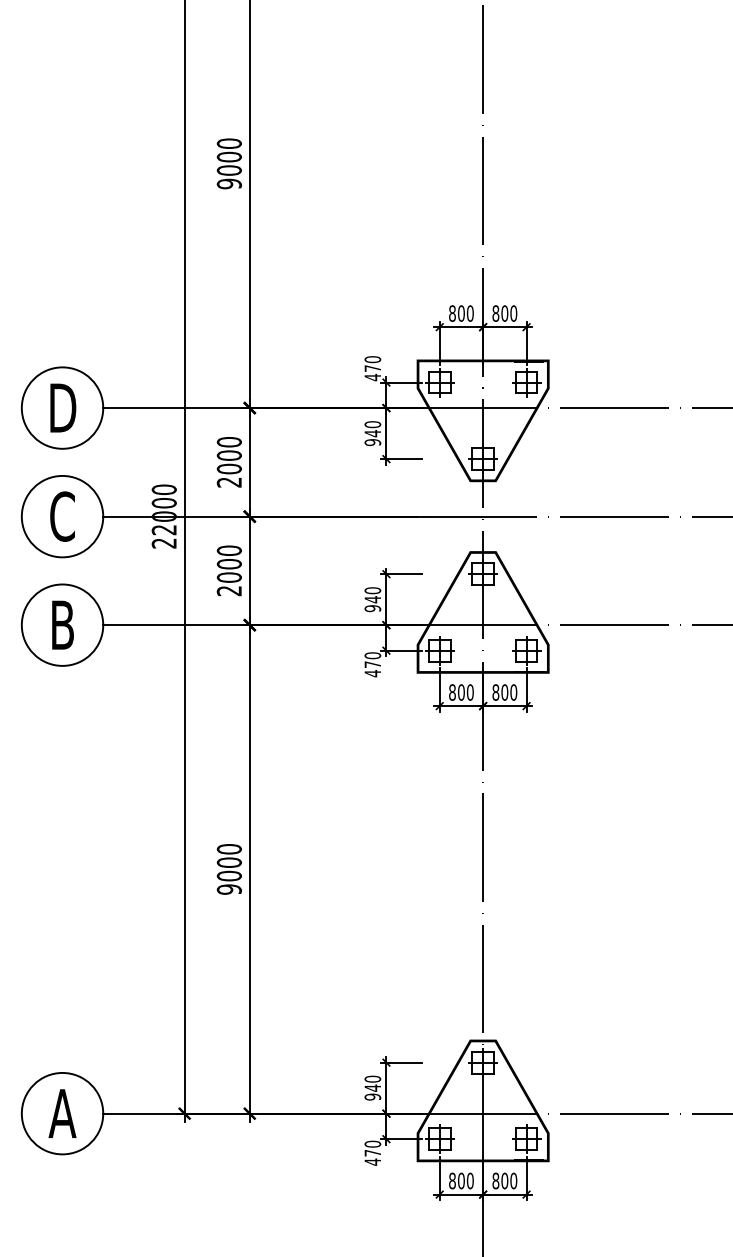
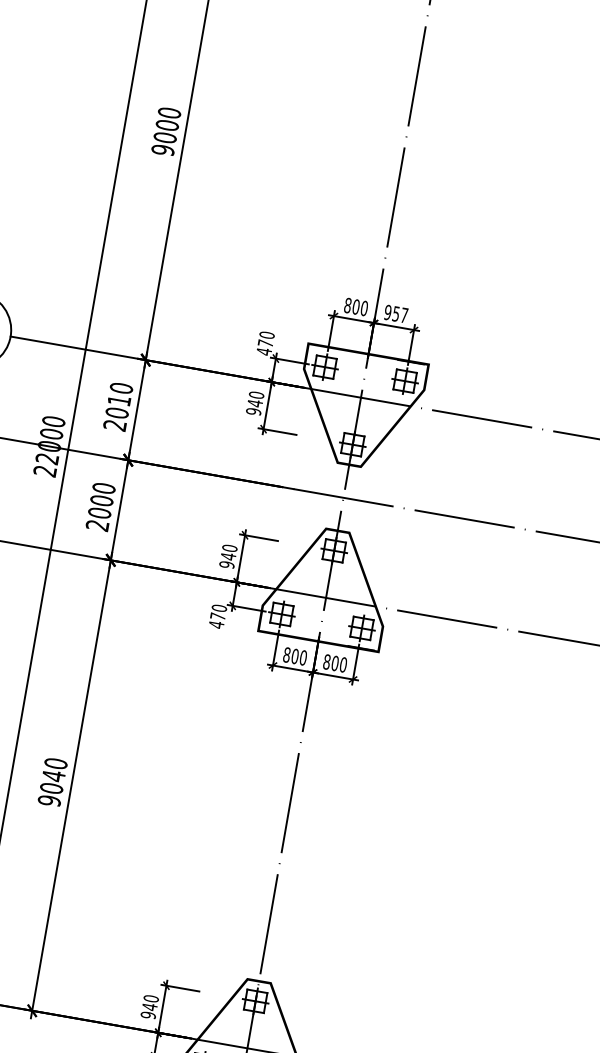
text: (504, 313) -> (395, 313), 800 -> 957
text: (228, 455) -> (118, 400), 2000 -> 2010
text: (228, 862) -> (53, 775), 9000 -> 9040

